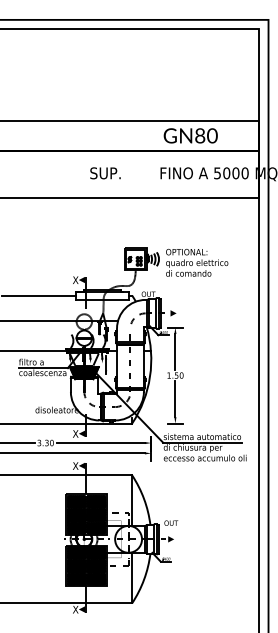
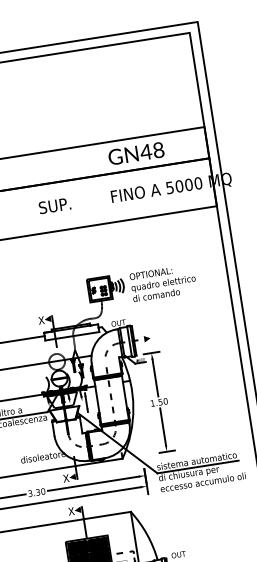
text: (205, 135) -> (151, 150), GN80 -> GN48
hatch: (83, 373) -> (64, 415), removed

